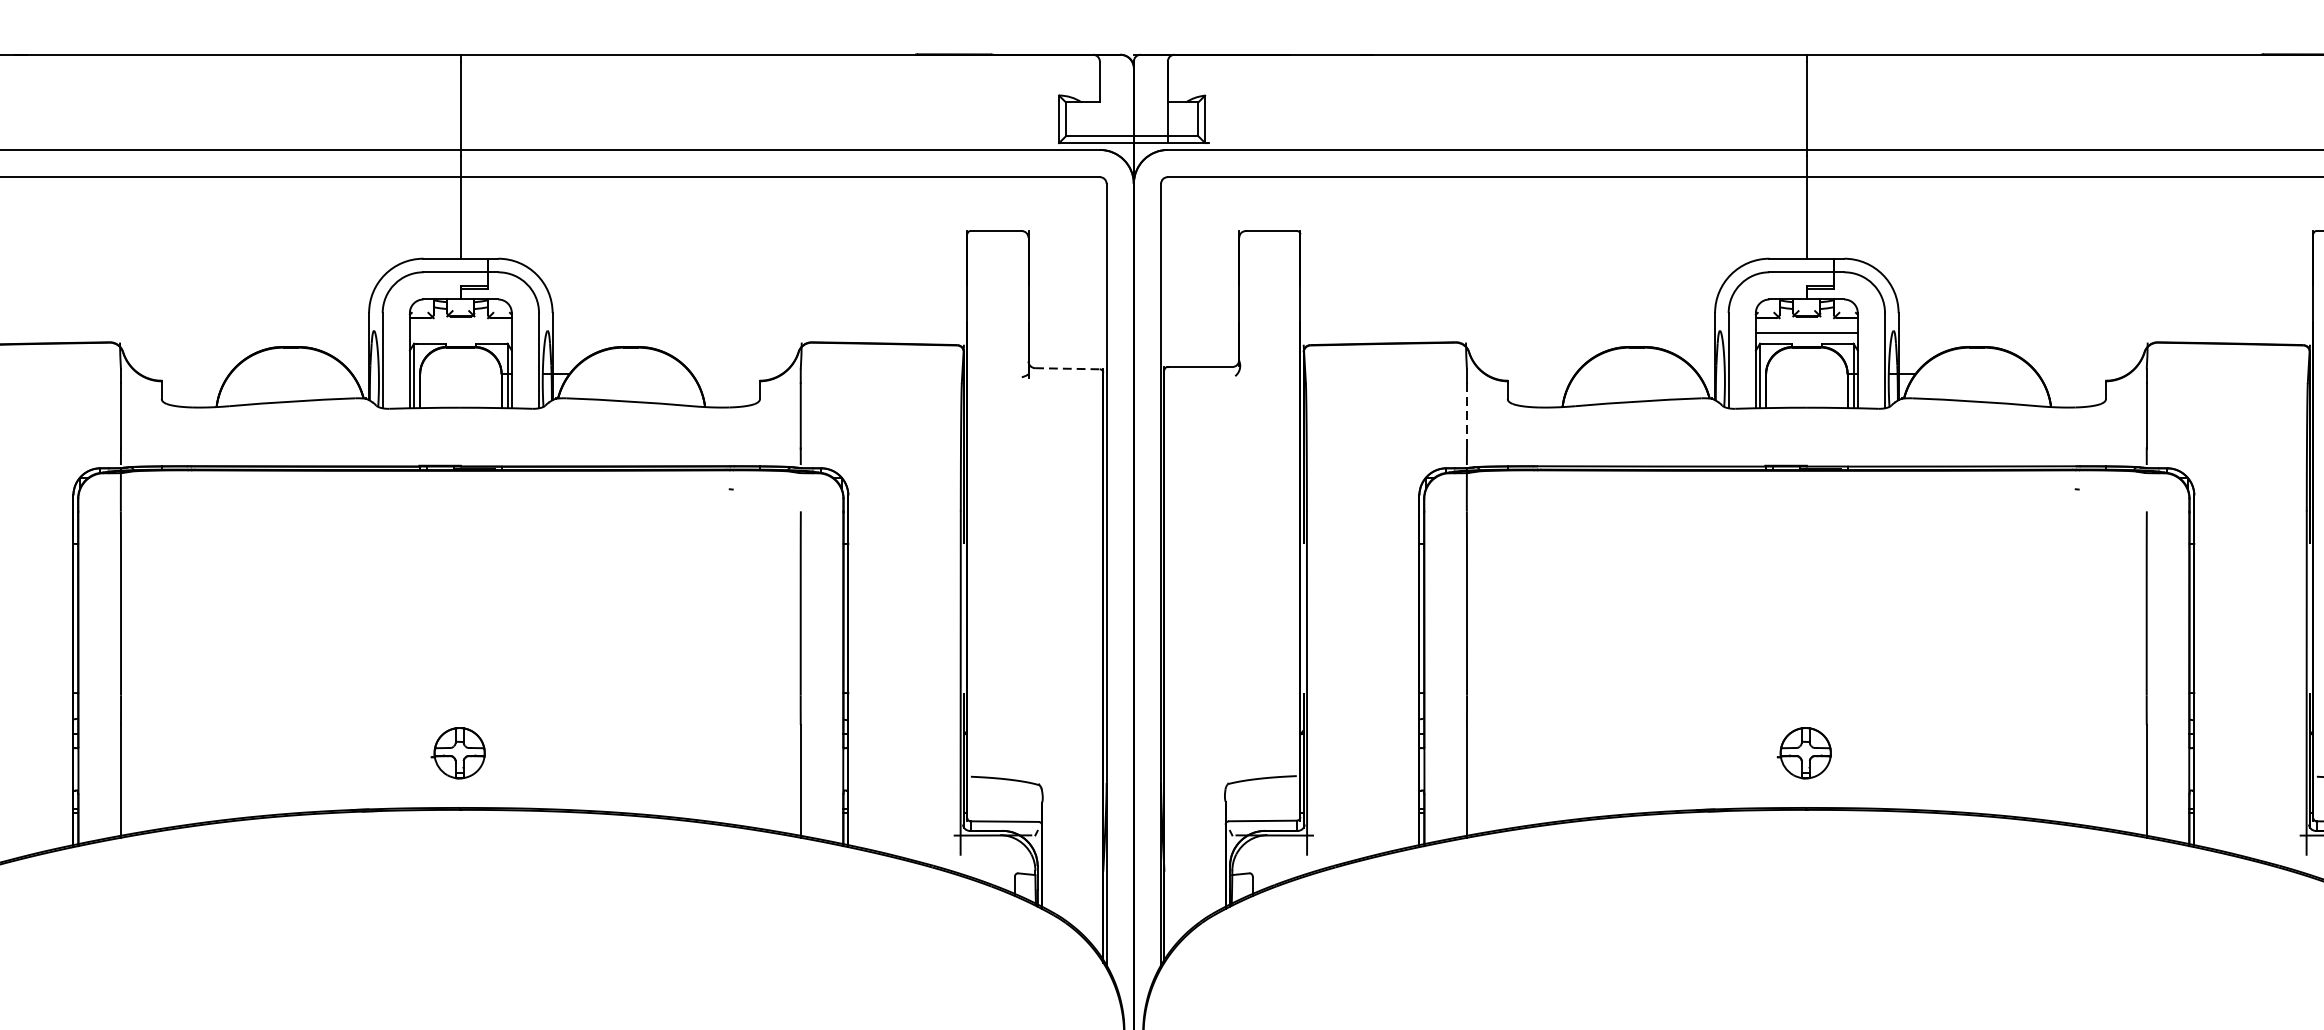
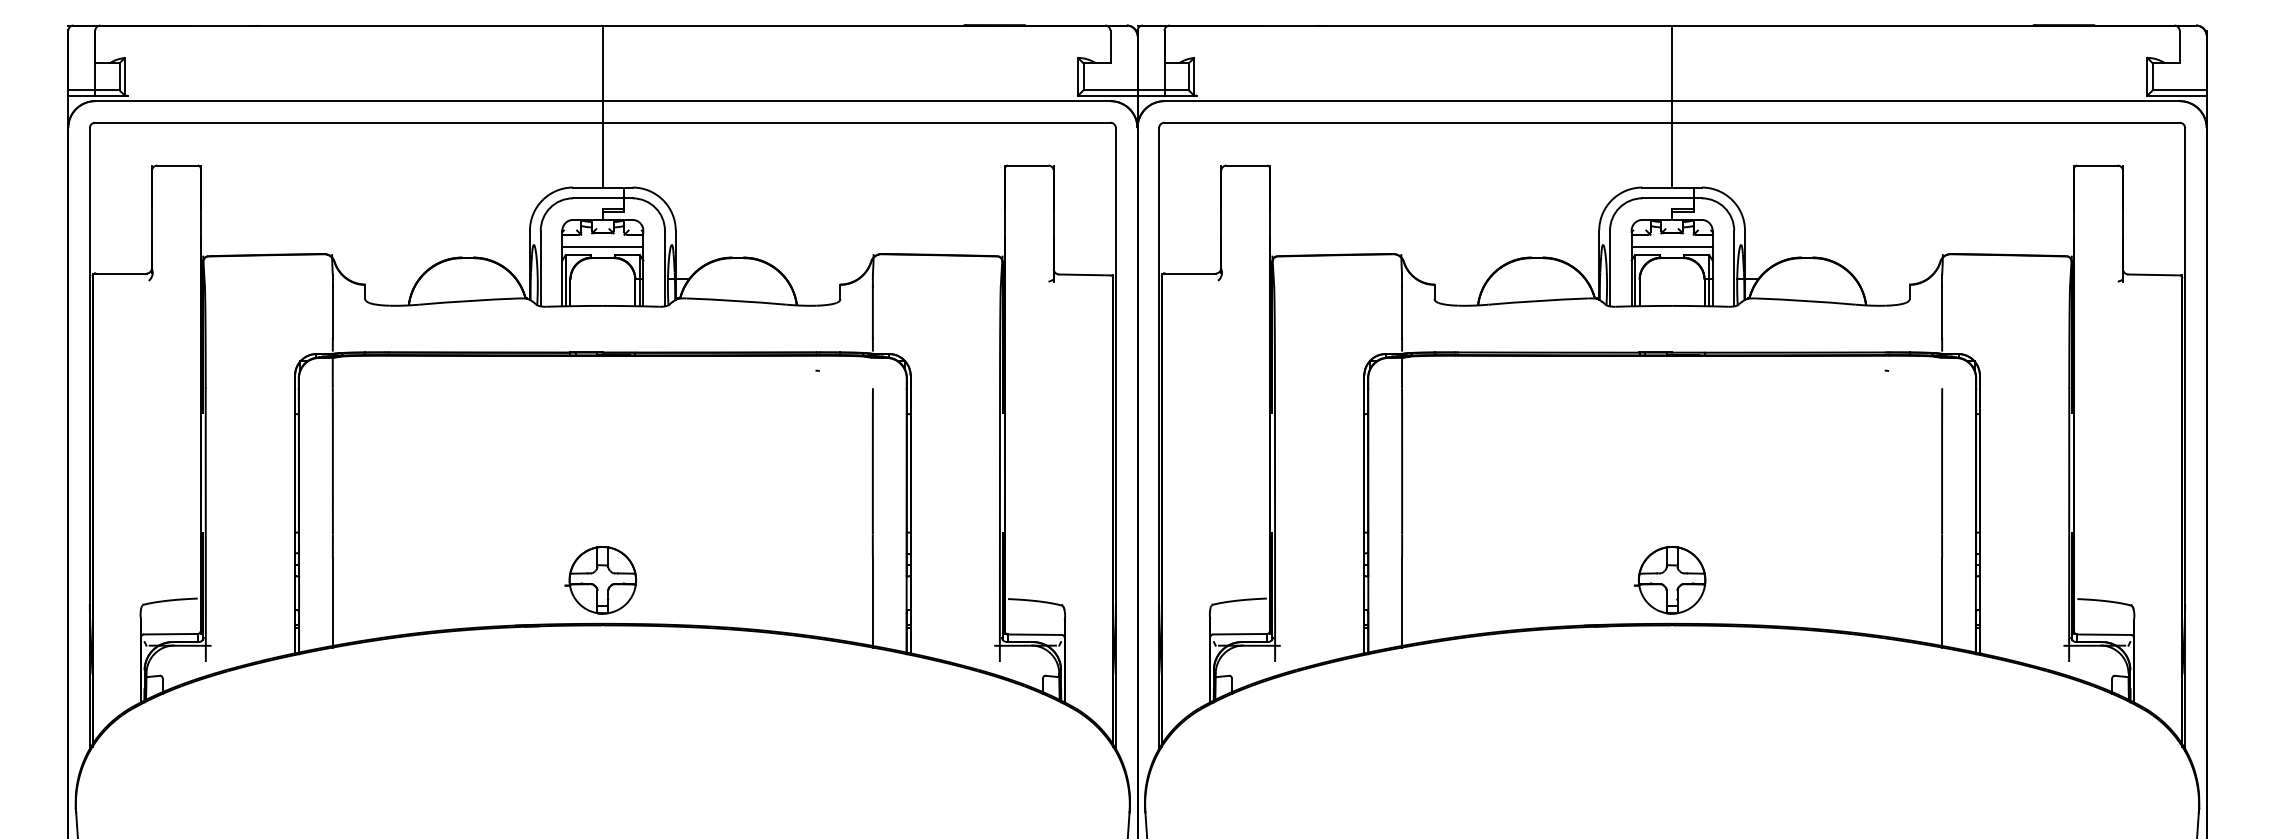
line: (460, 332) -> (602, 246), added
line: (1067, 368) -> (1084, 274), dashed -> solid
line: (1467, 417) -> (1402, 313), dashed -> solid
part: (457, 753) -> (600, 580), size x1.67
part: (1803, 753) -> (1669, 580), size x1.67

